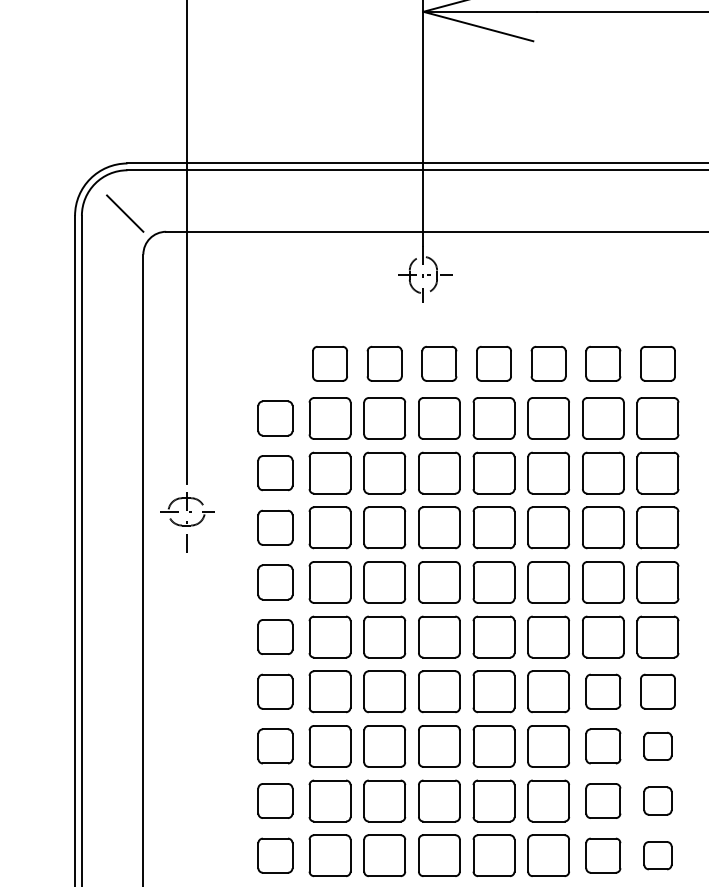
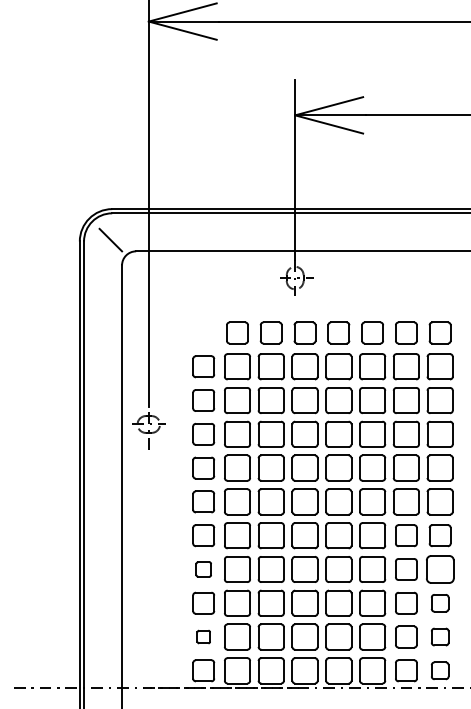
part: (275, 746) -> (203, 569), size x0.7
part: (656, 746) -> (439, 569), size x1.6
part: (275, 854) -> (203, 636), size x0.6

